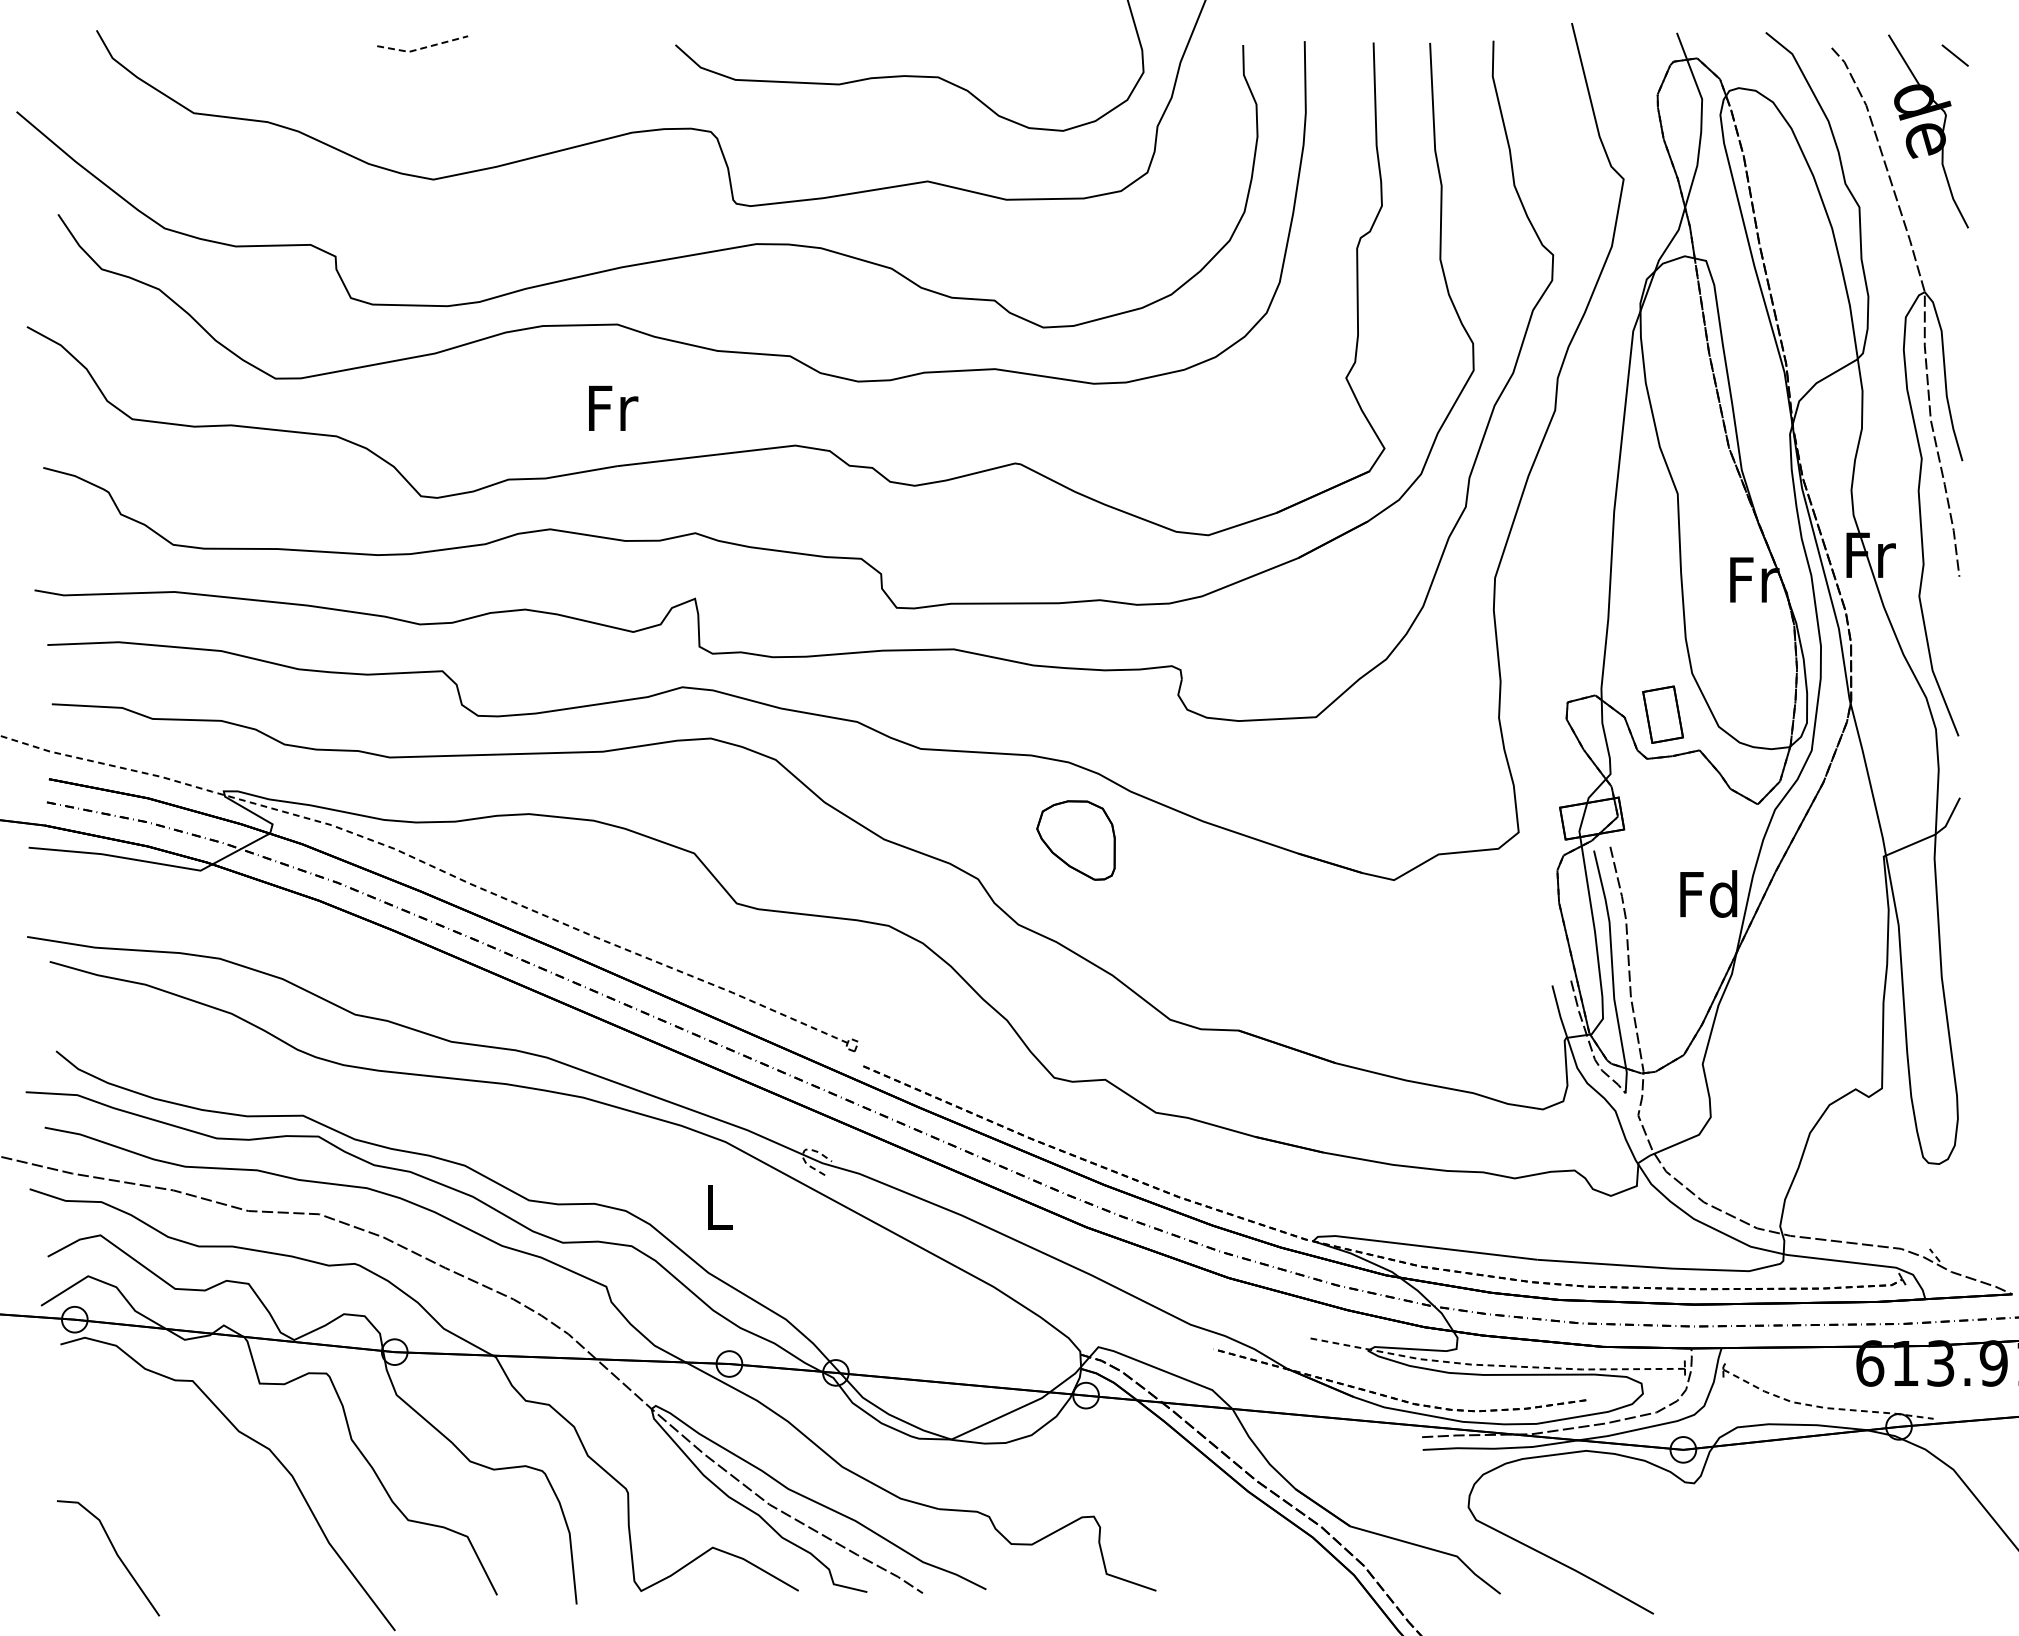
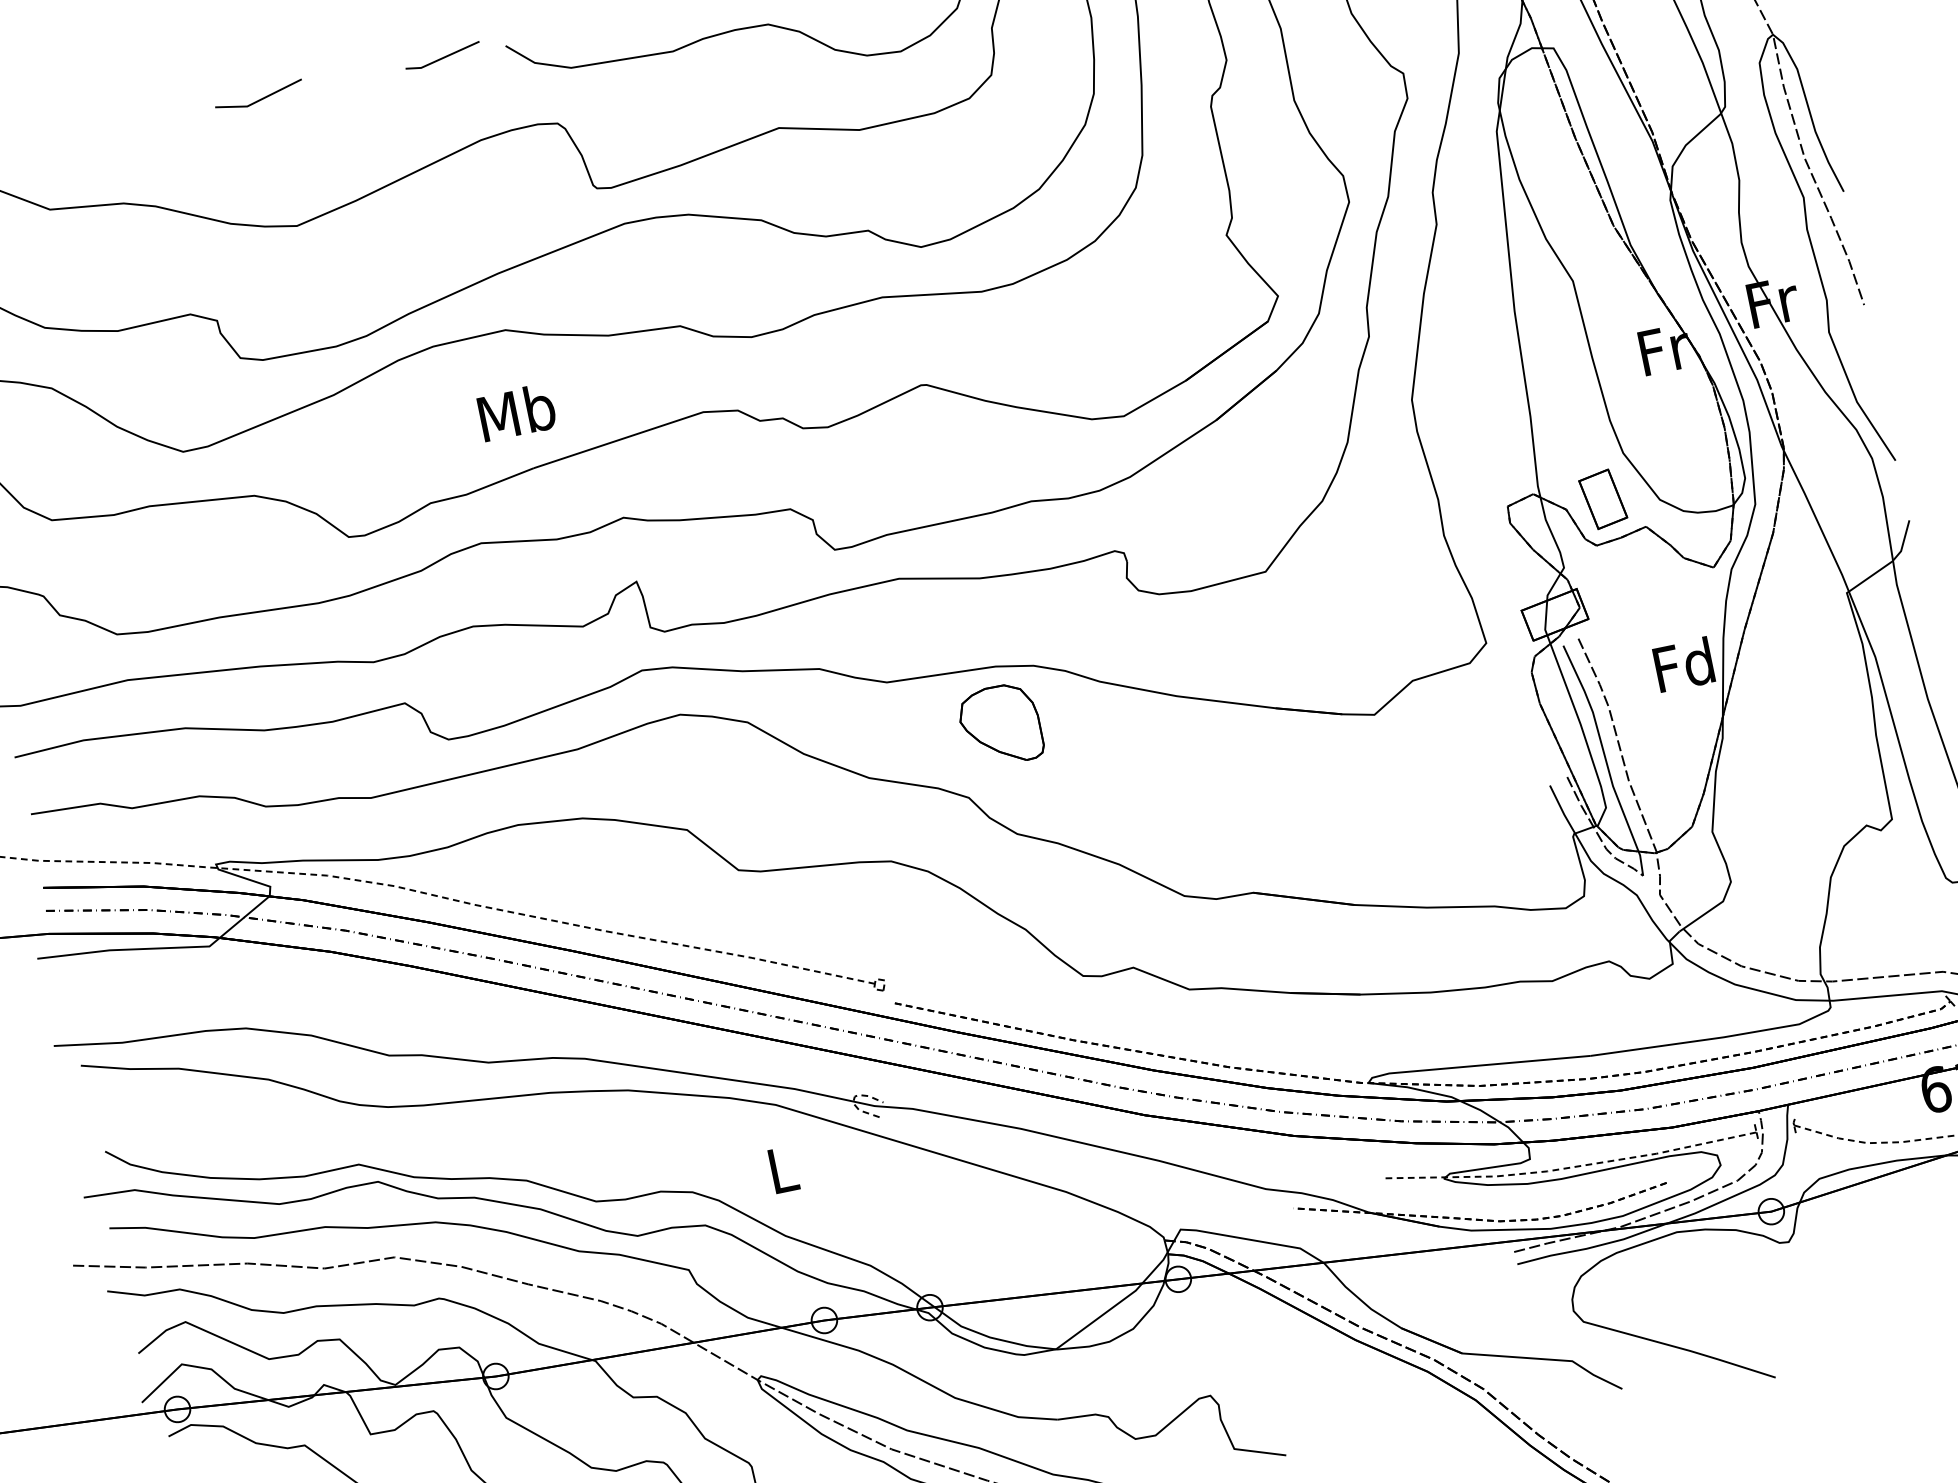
line: (611, 43) -> (442, 57), added
line: (422, 48) -> (259, 100), dashed -> solid
text: (611, 407) -> (516, 412), Fr -> Mb
part: (1075, 840) -> (1000, 725), moved

